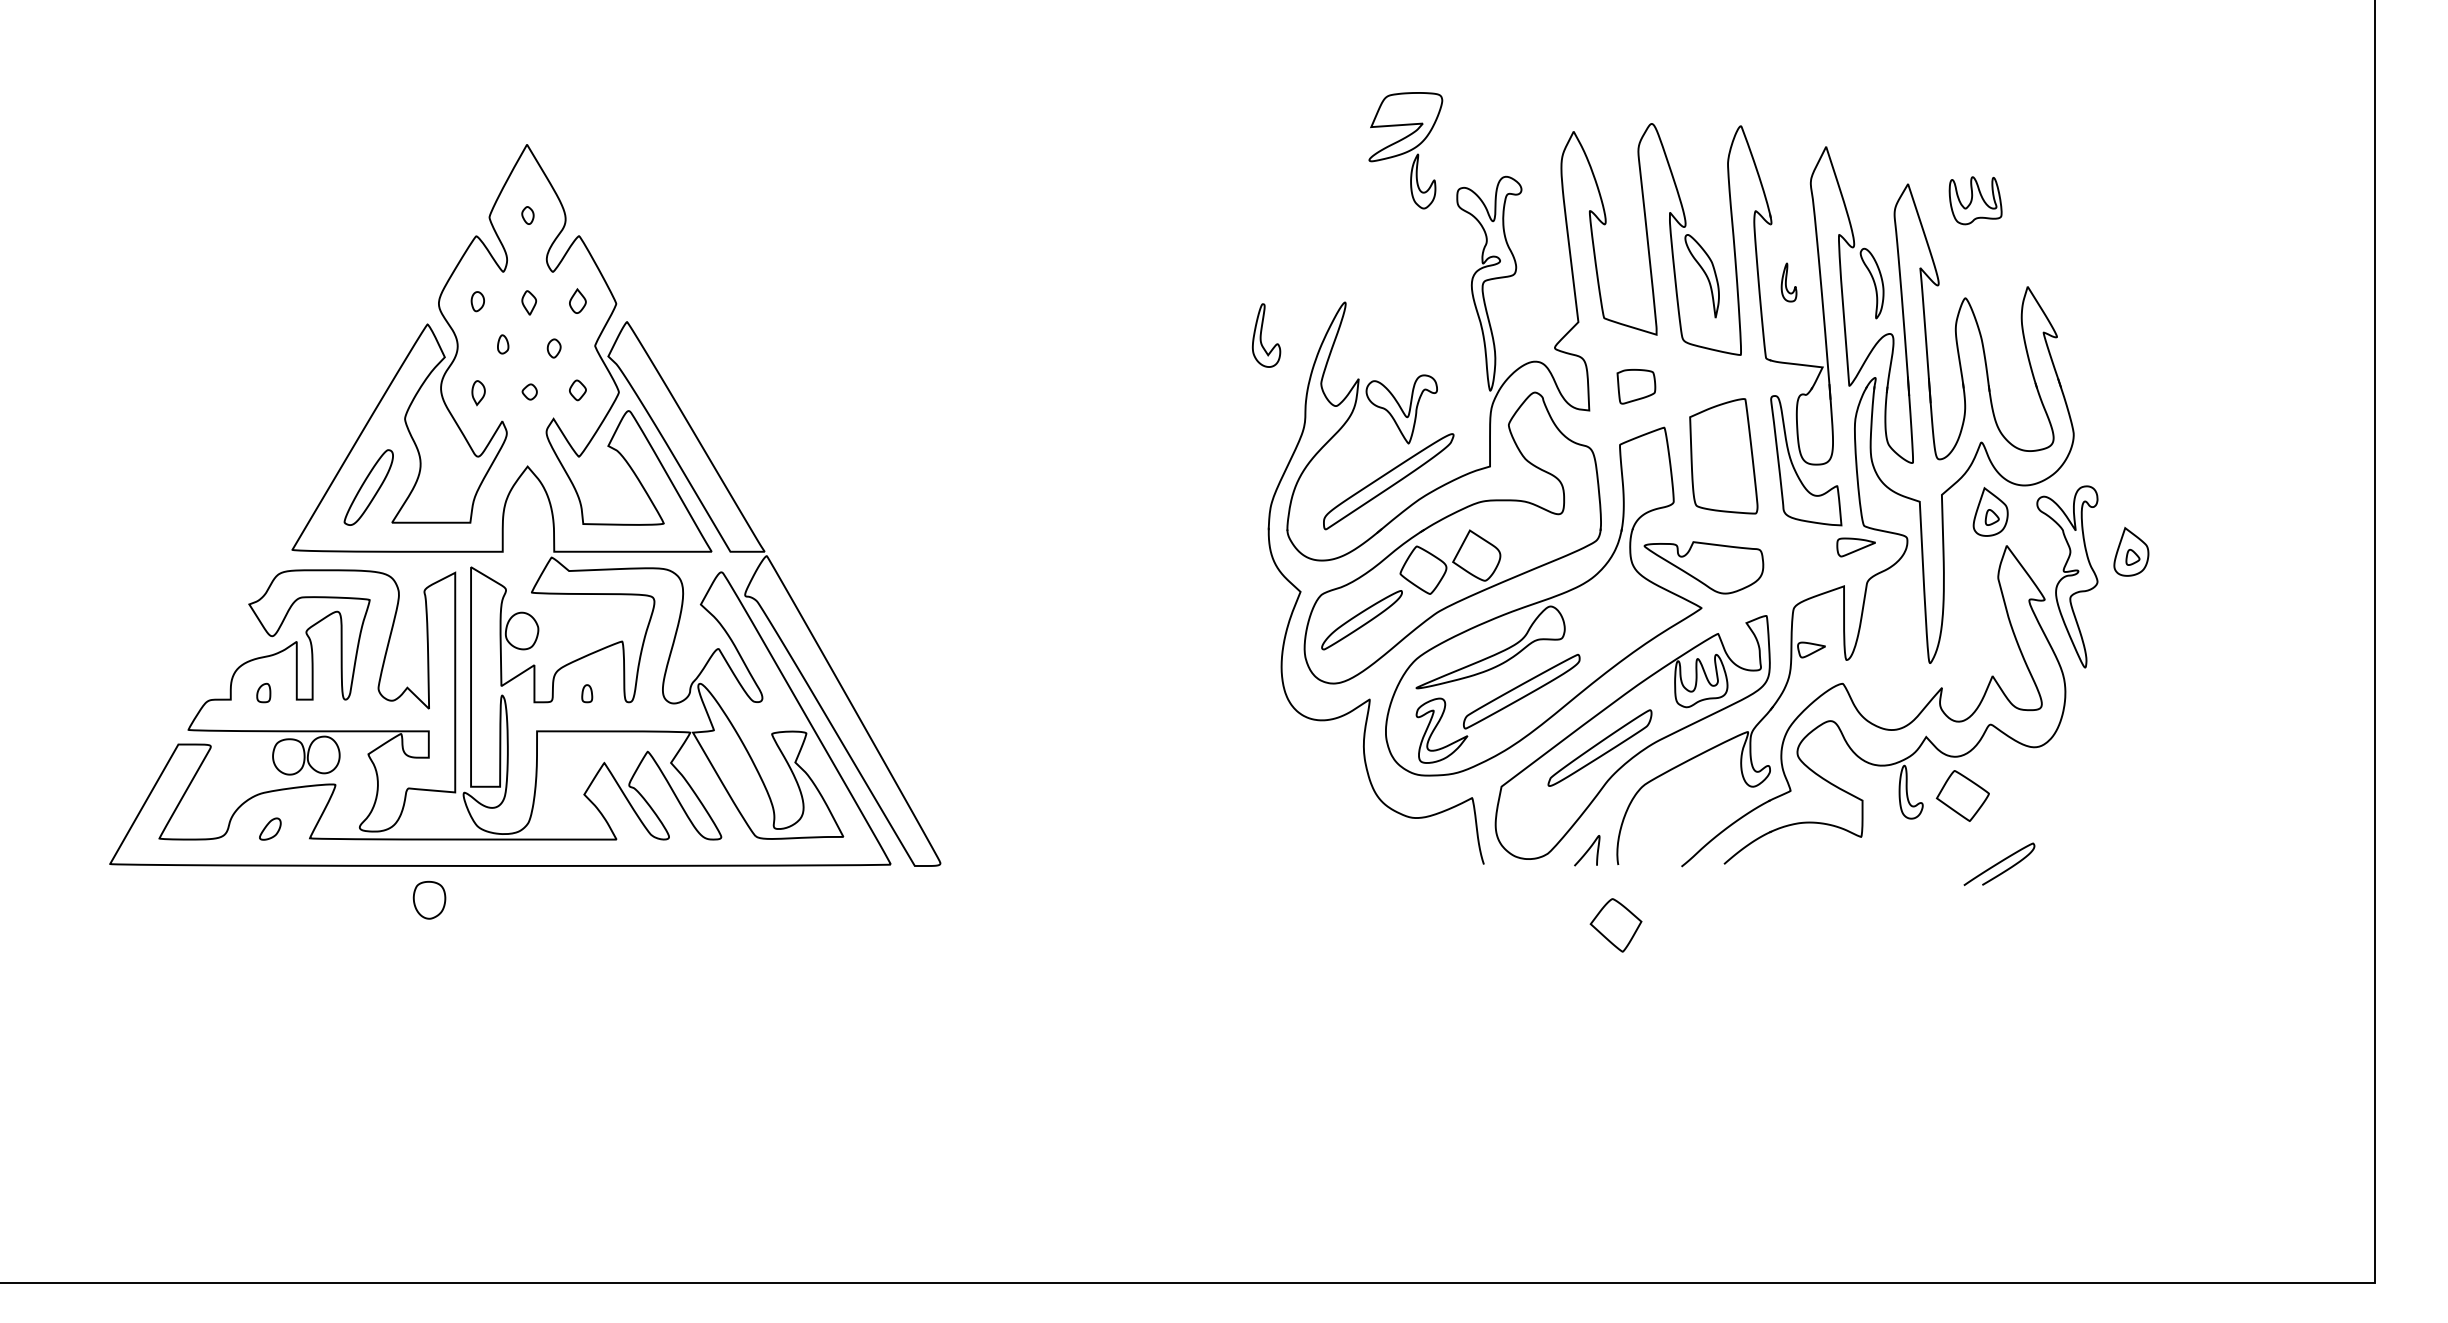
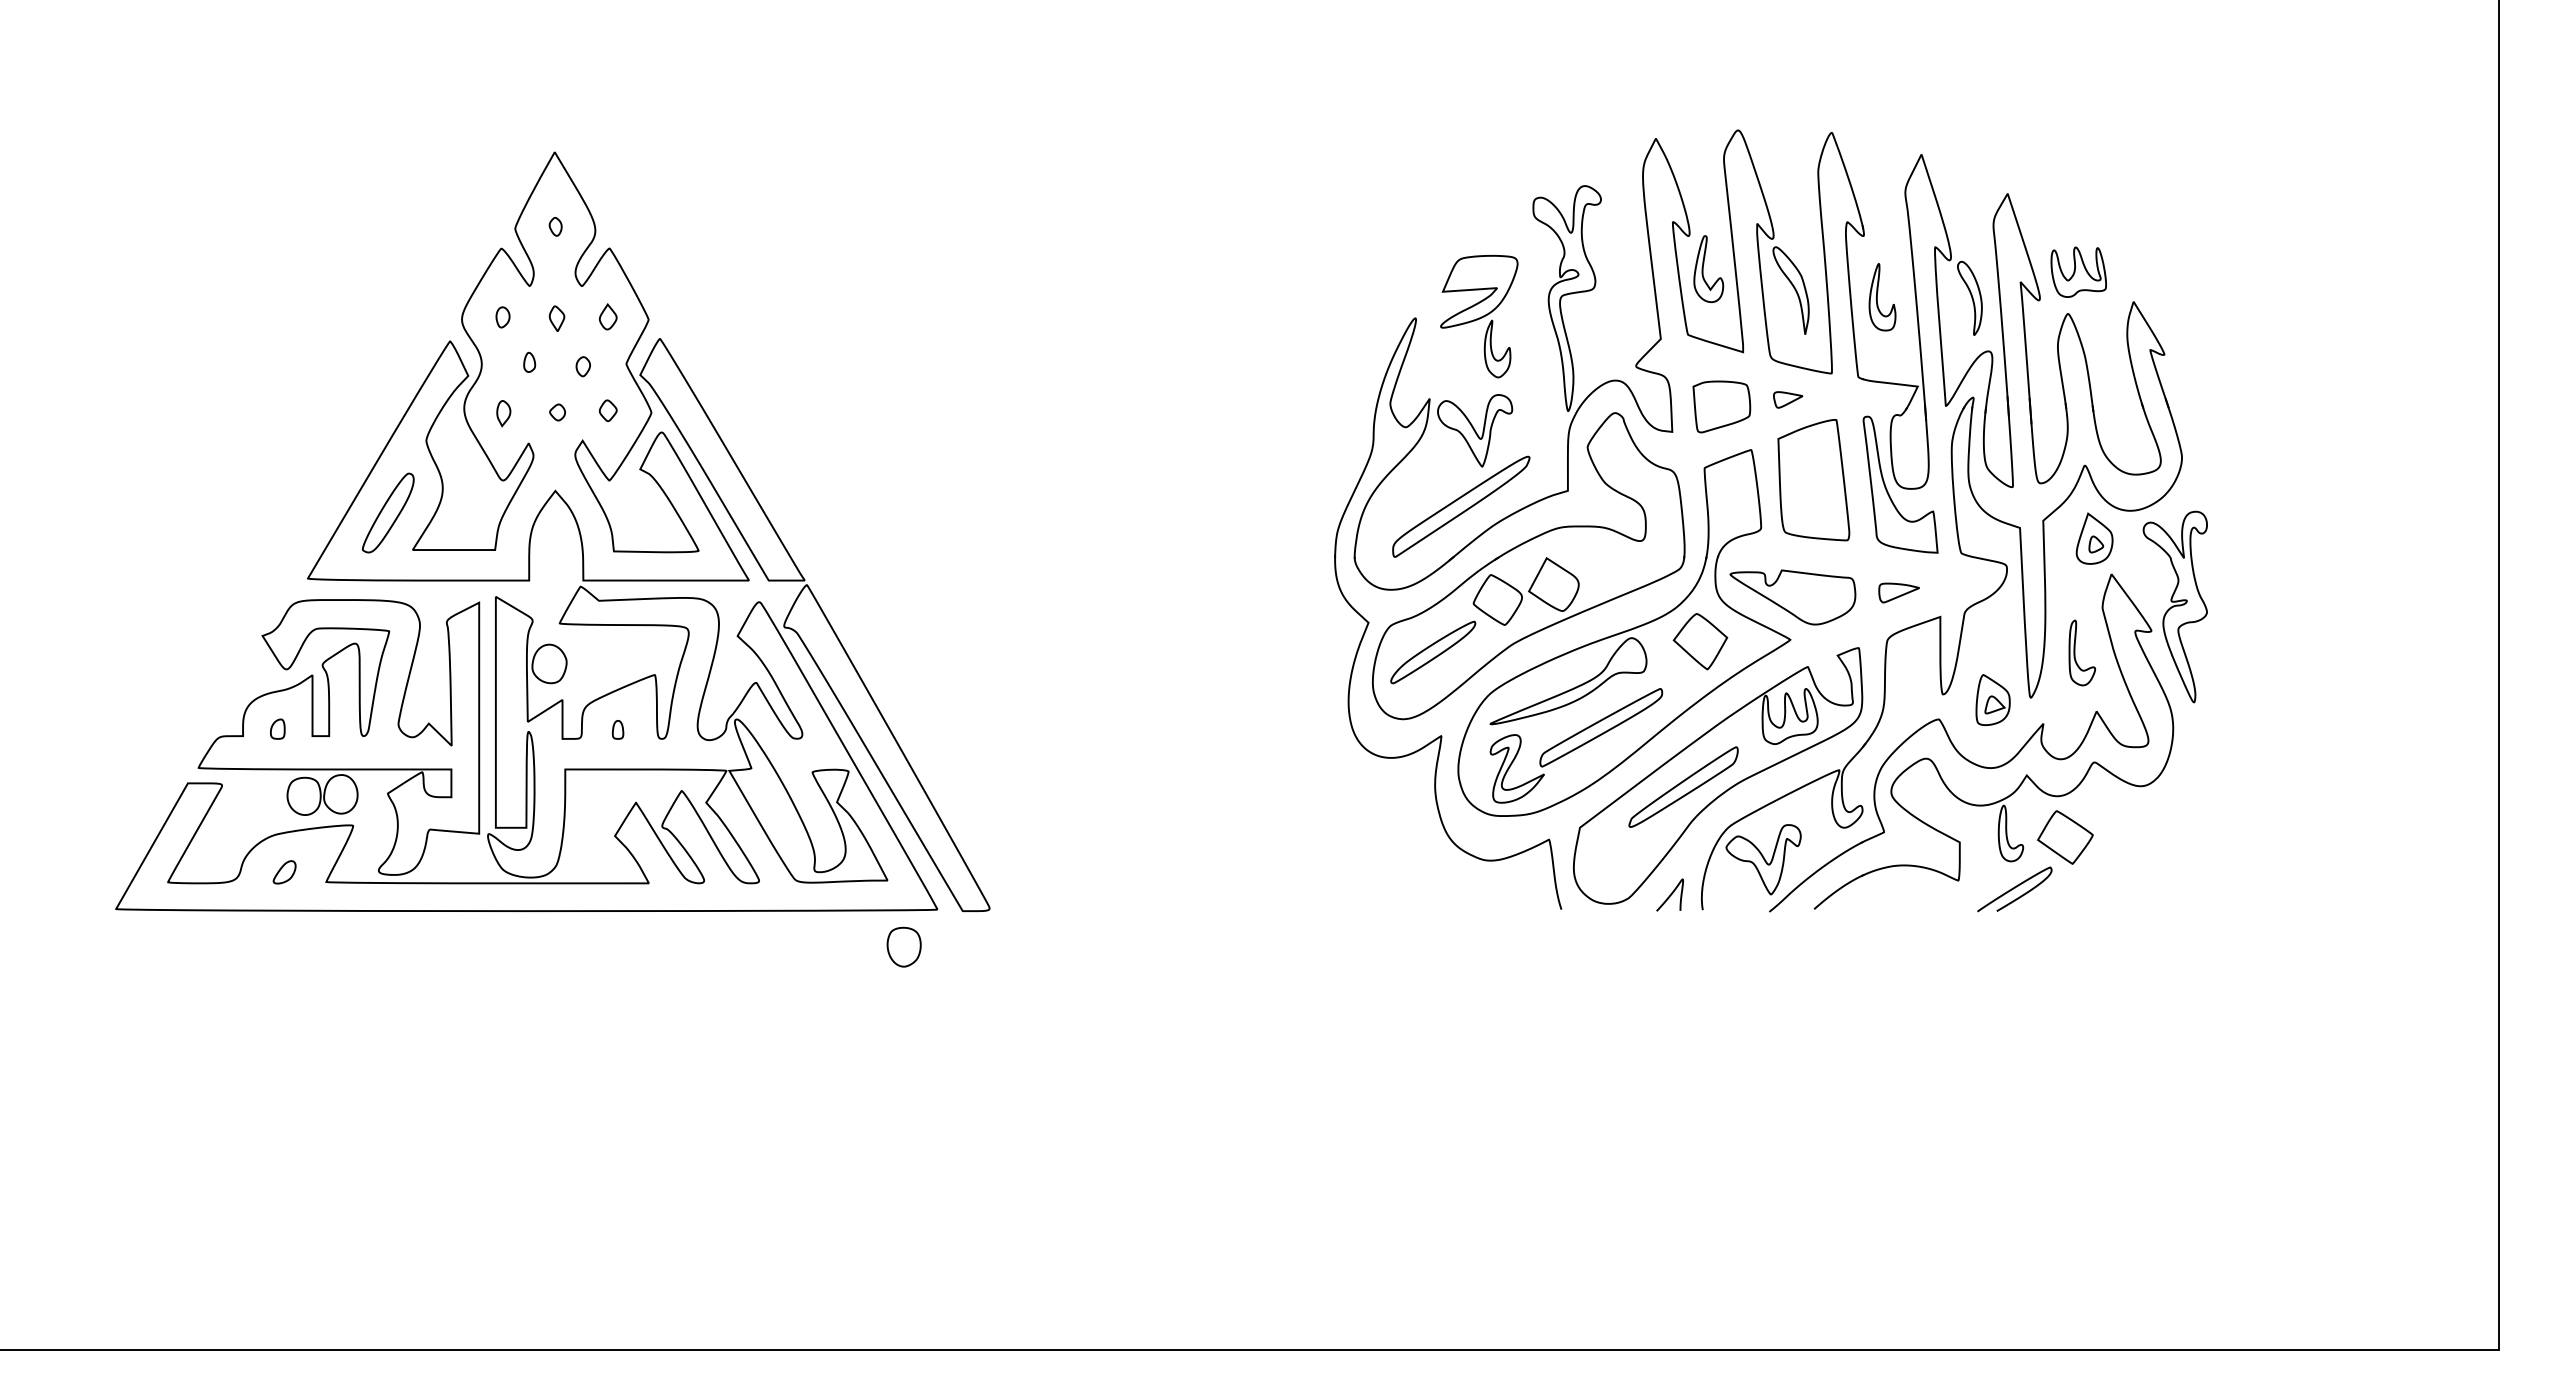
part: (1406, 150) -> (1479, 316), moved
part: (1975, 200) -> (2078, 271), moved
part: (1789, 282) -> (1882, 297), size x1.67
part: (1266, 335) -> (1708, 269), moved
part: (1636, 386) -> (1721, 406), size x1.43
part: (1855, 546) -> (1898, 592), moved
part: (2131, 551) -> (2242, 580), removed
part: (1972, 620) -> (2075, 652), added
part: (1811, 649) -> (1788, 399), moved
part: (1893, 664) -> (1992, 699), added
part: (1675, 816) -> (1763, 859), added
curve: (1999, 863) -> (2014, 888), moved
part: (428, 899) -> (903, 946), moved
part: (1616, 925) -> (1700, 641), moved

